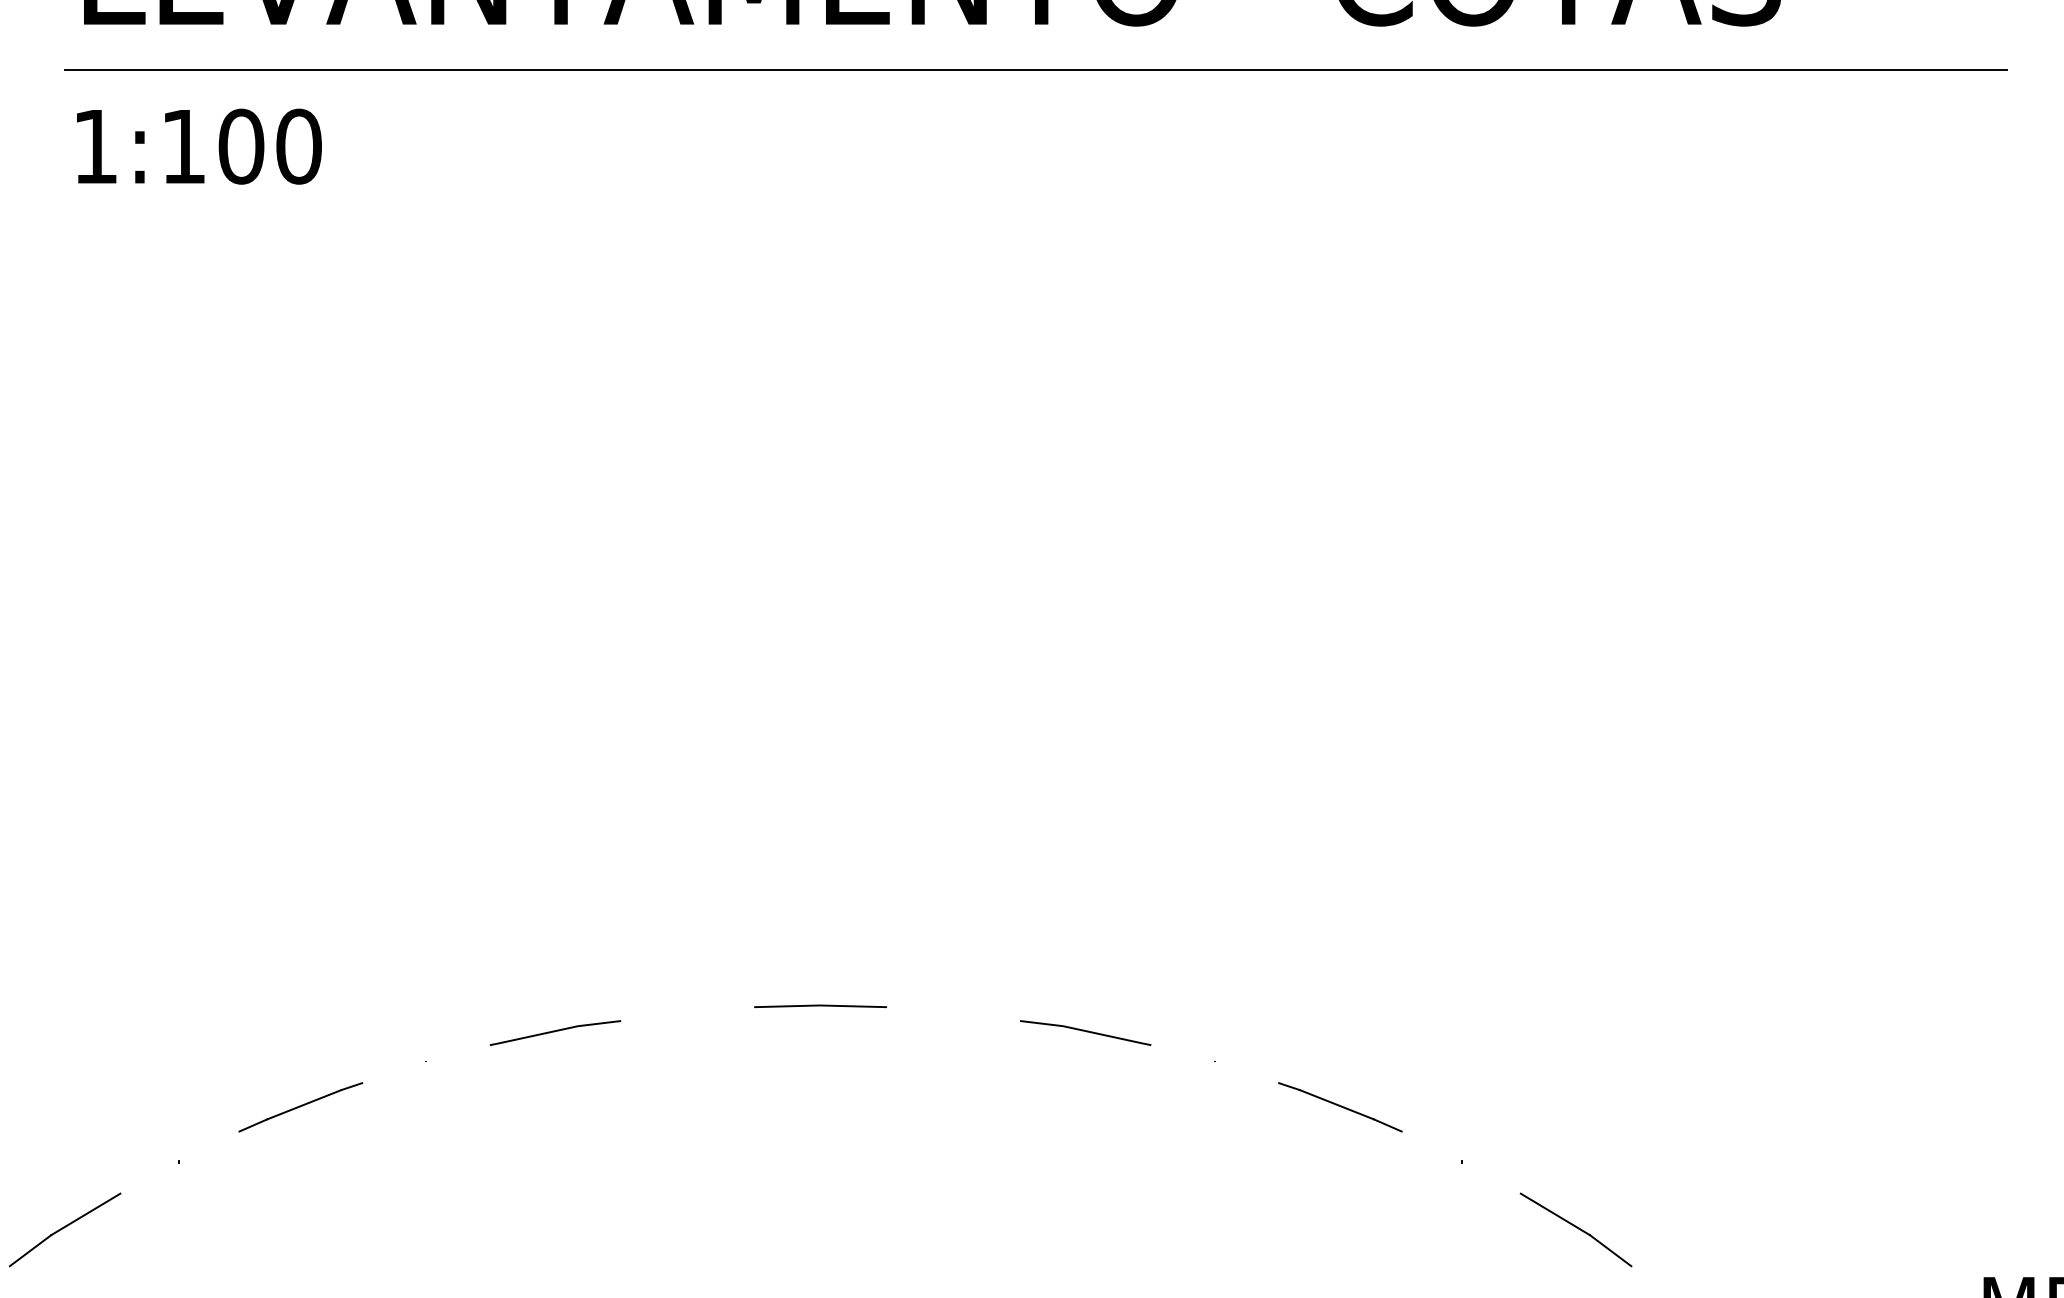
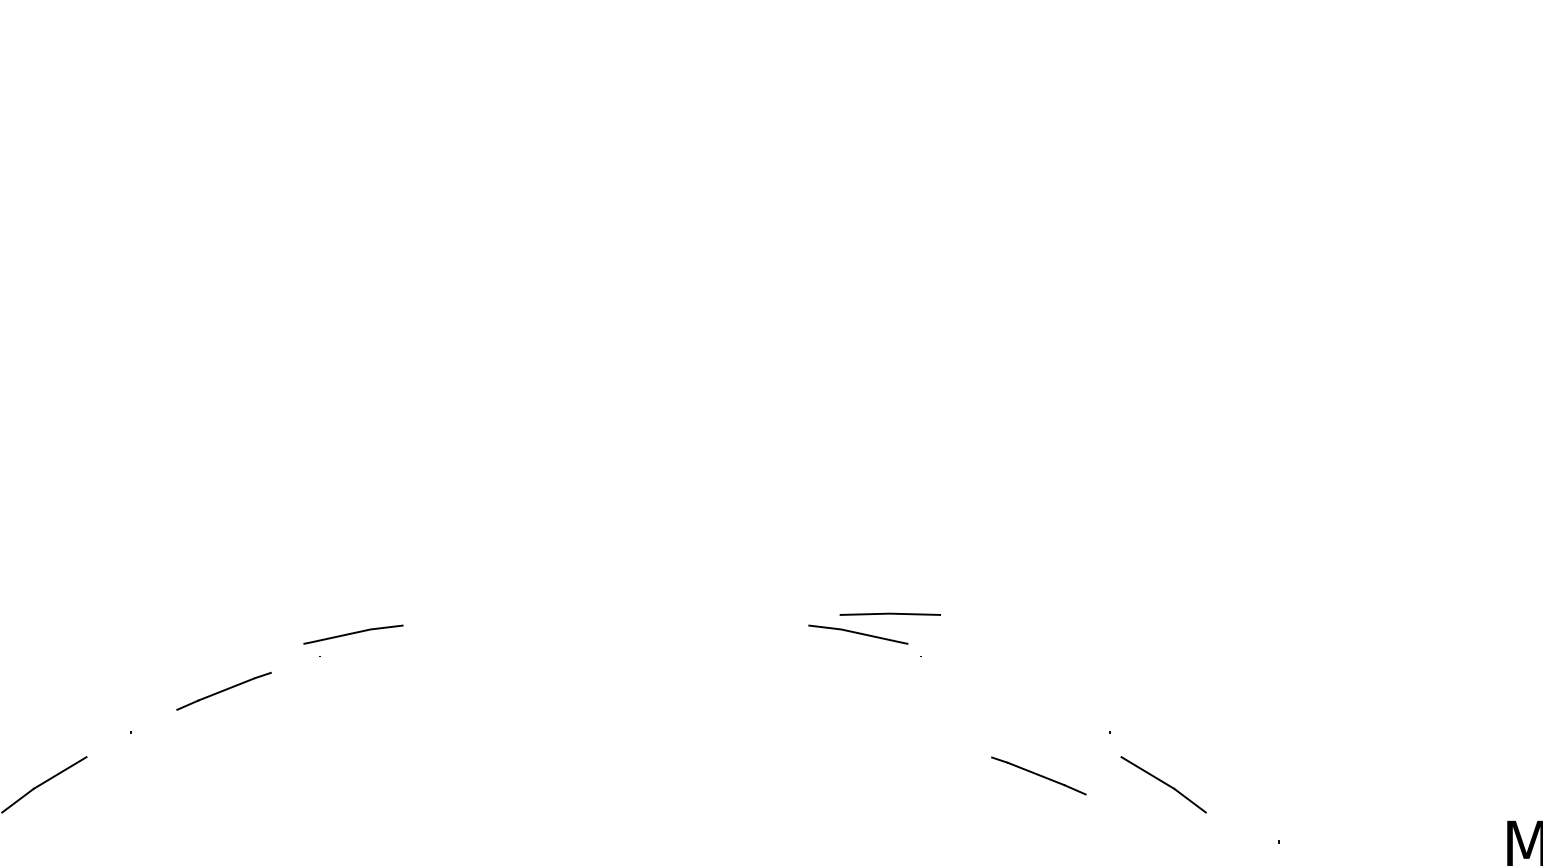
line: (820, 1005) -> (890, 613), moved
line: (555, 1031) -> (353, 633), moved
line: (1085, 1031) -> (858, 633), moved
part: (1340, 1107) -> (1038, 776), moved
part: (1575, 1229) -> (1163, 784), moved

